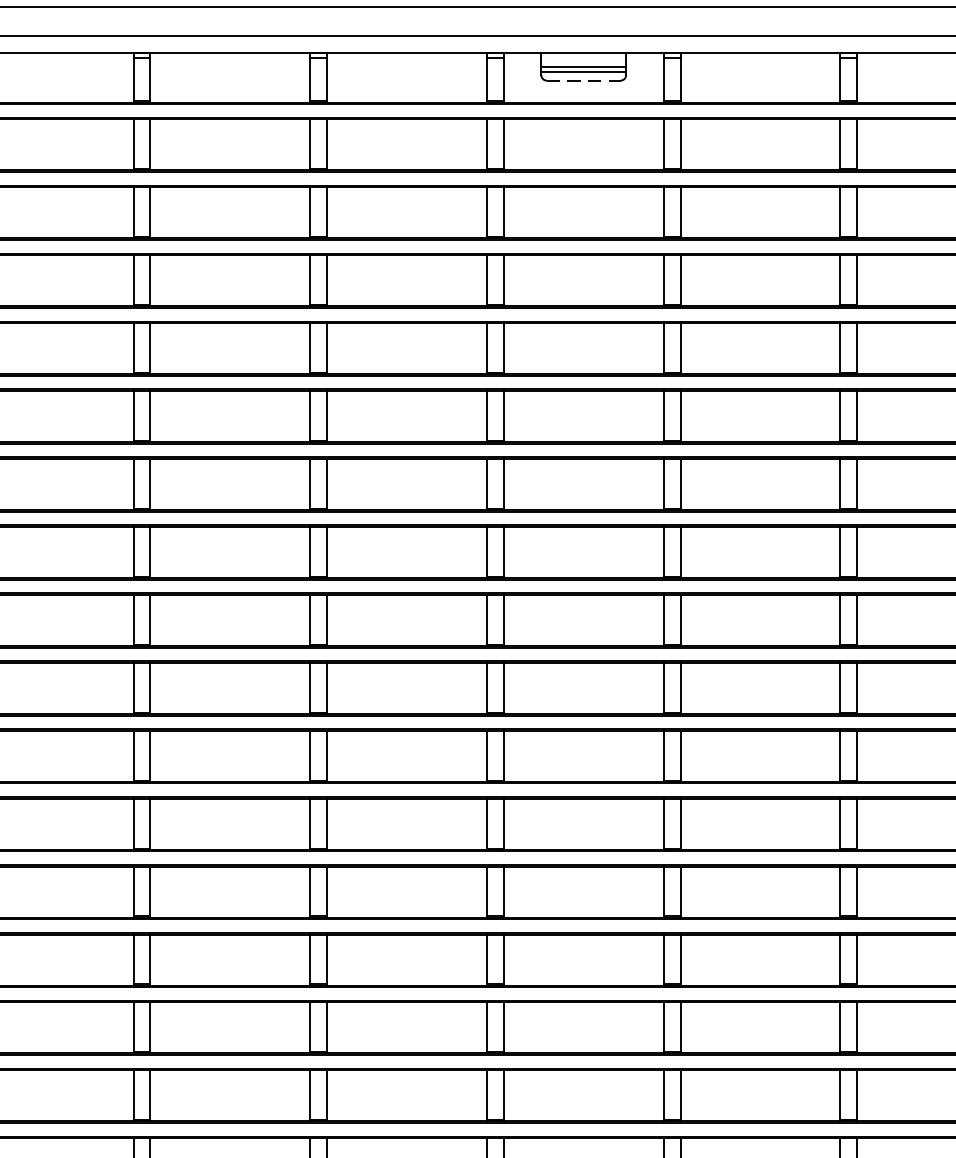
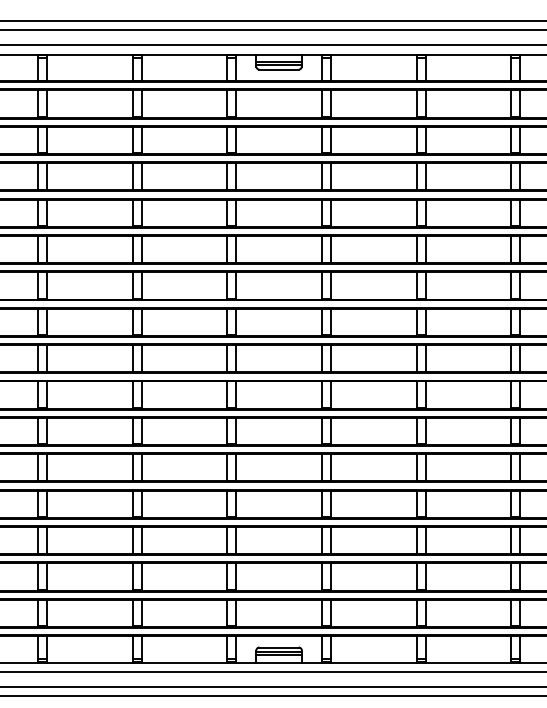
line: (584, 80) -> (279, 69), dashed -> solid

